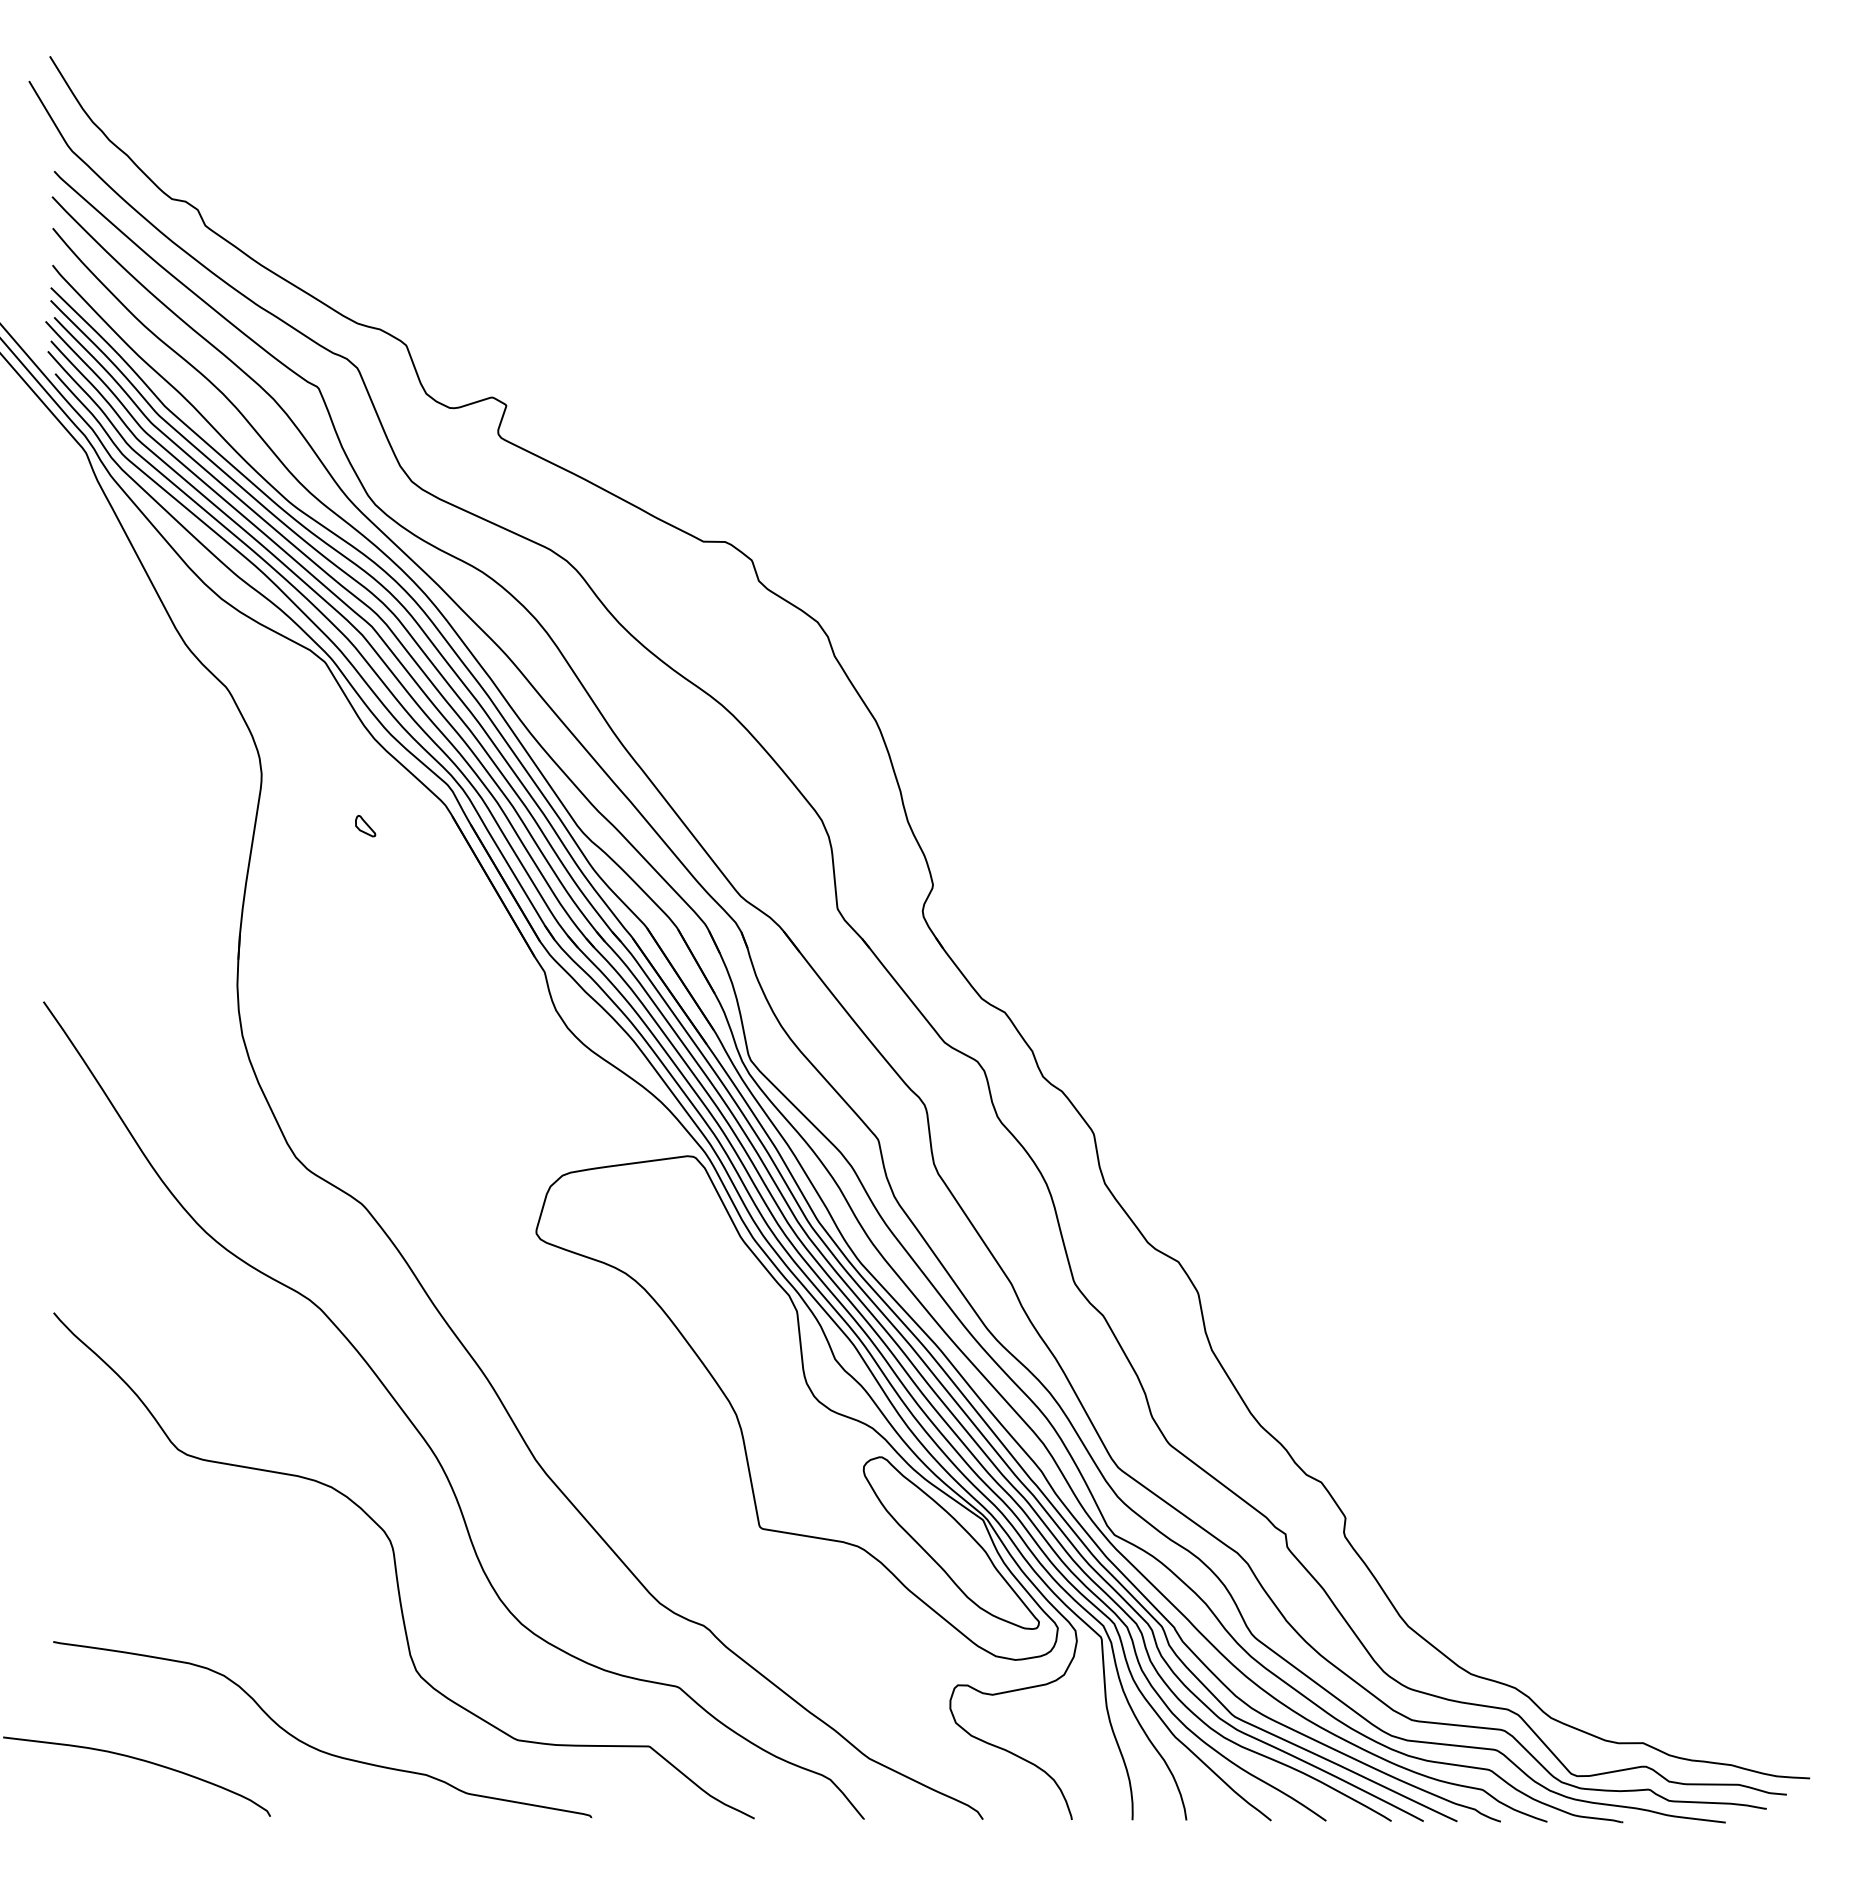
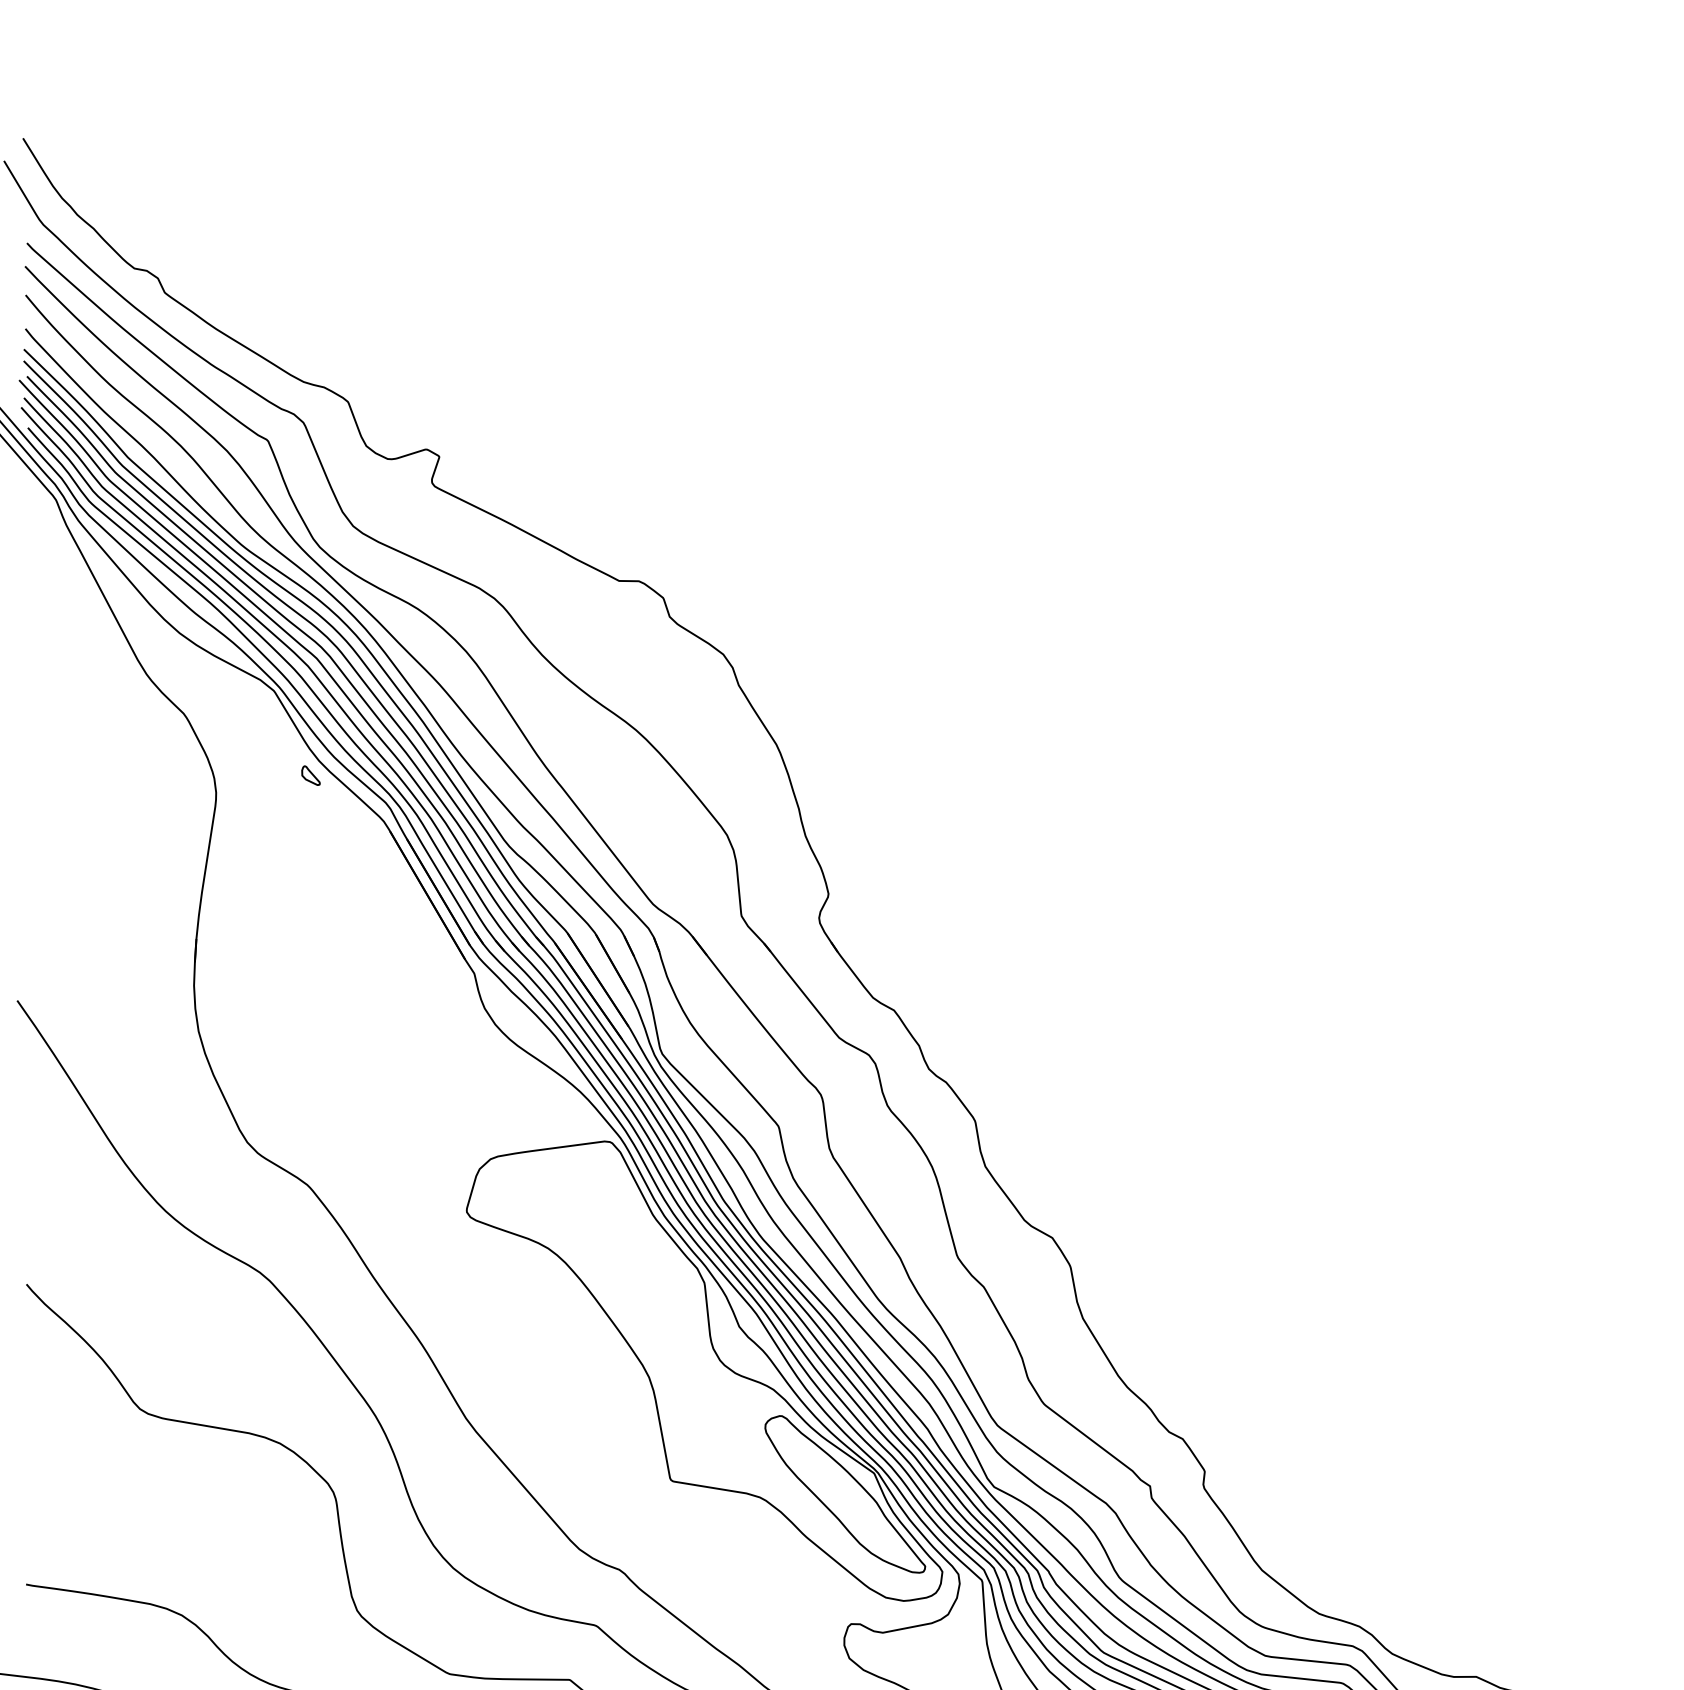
part: (365, 826) -> (310, 775), moved

